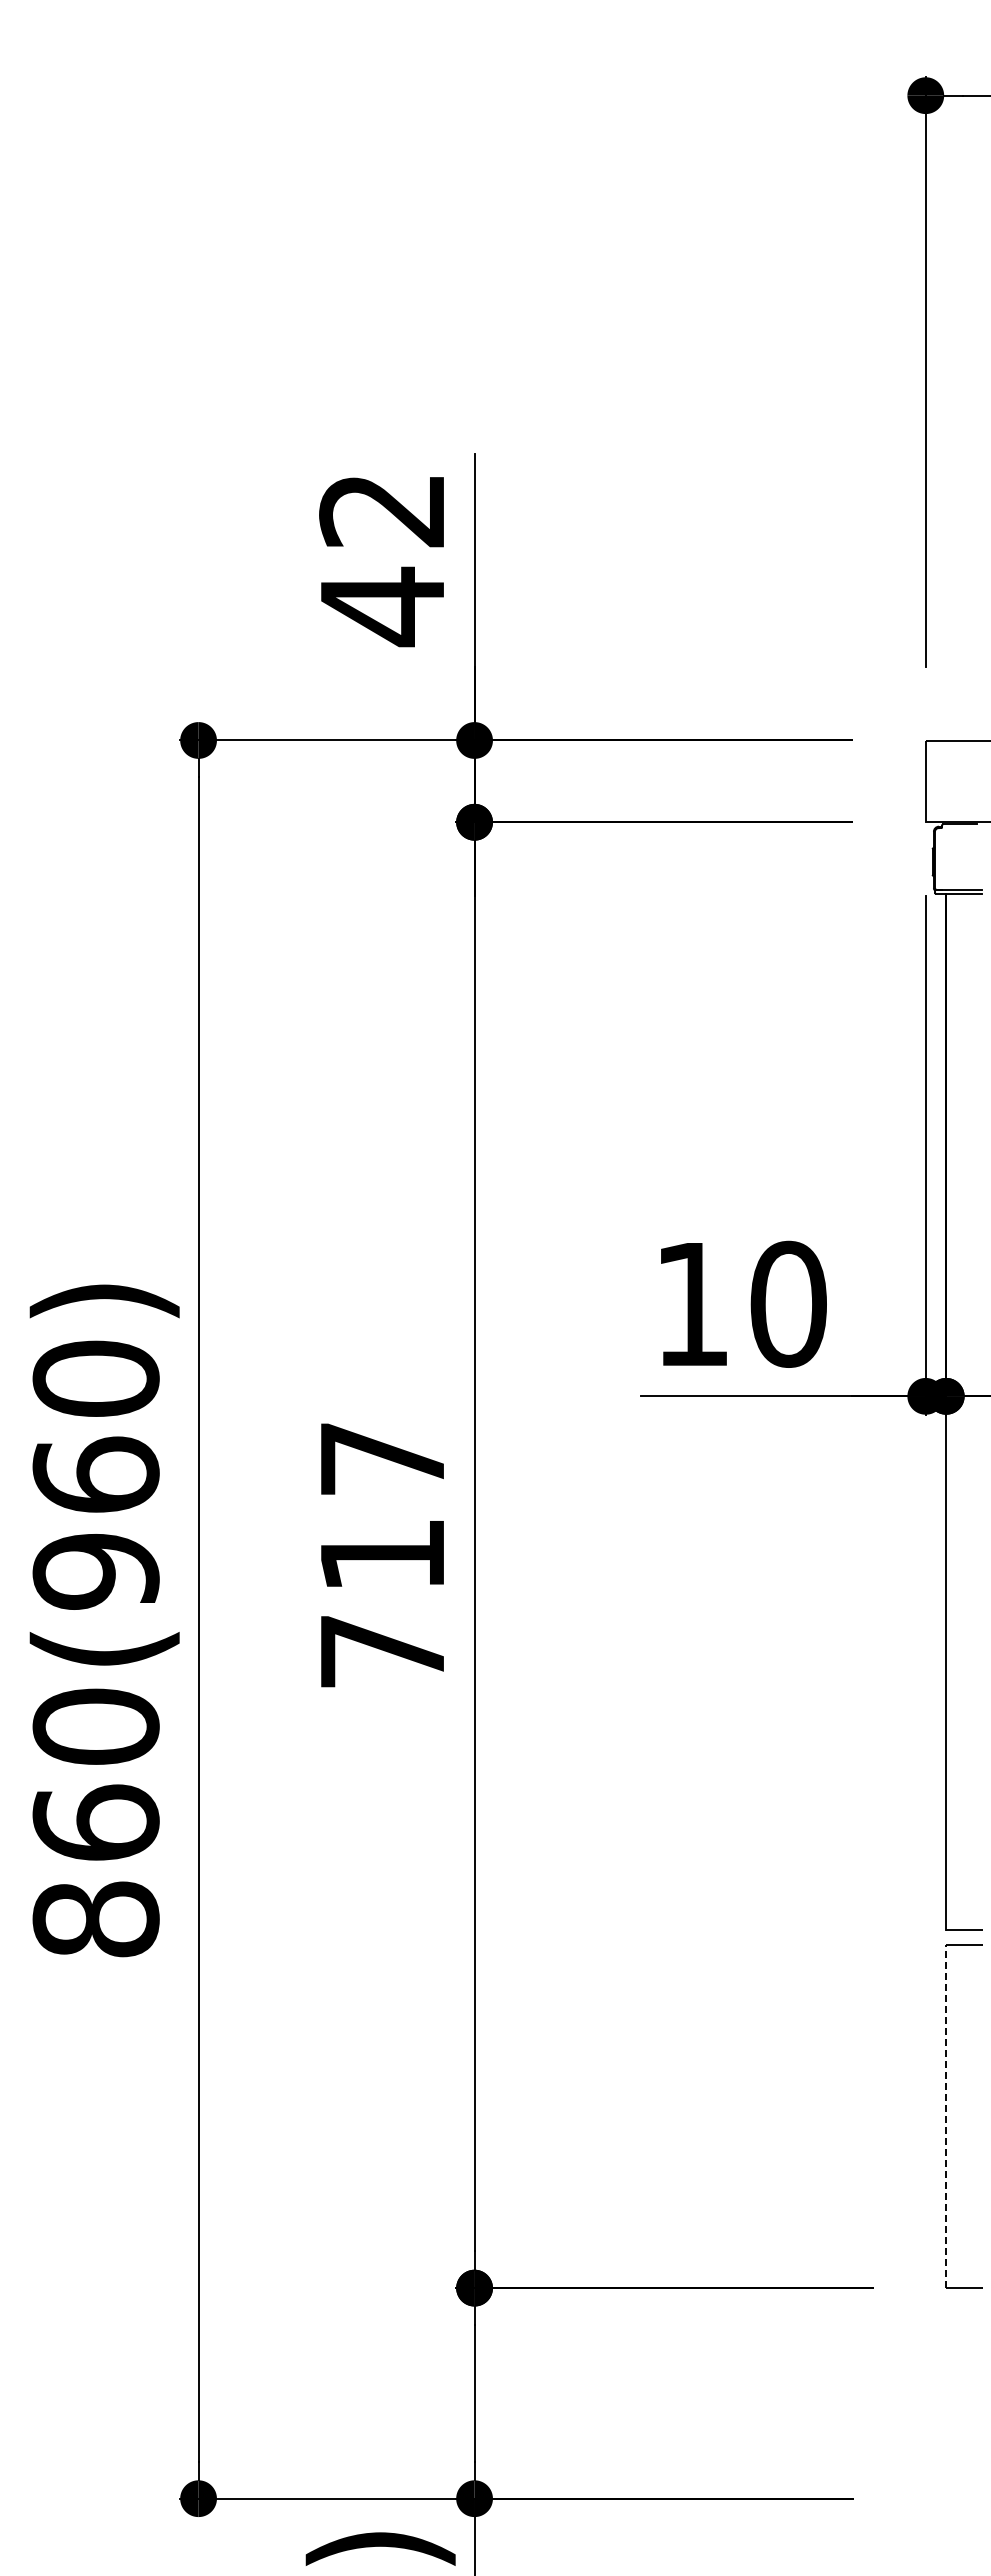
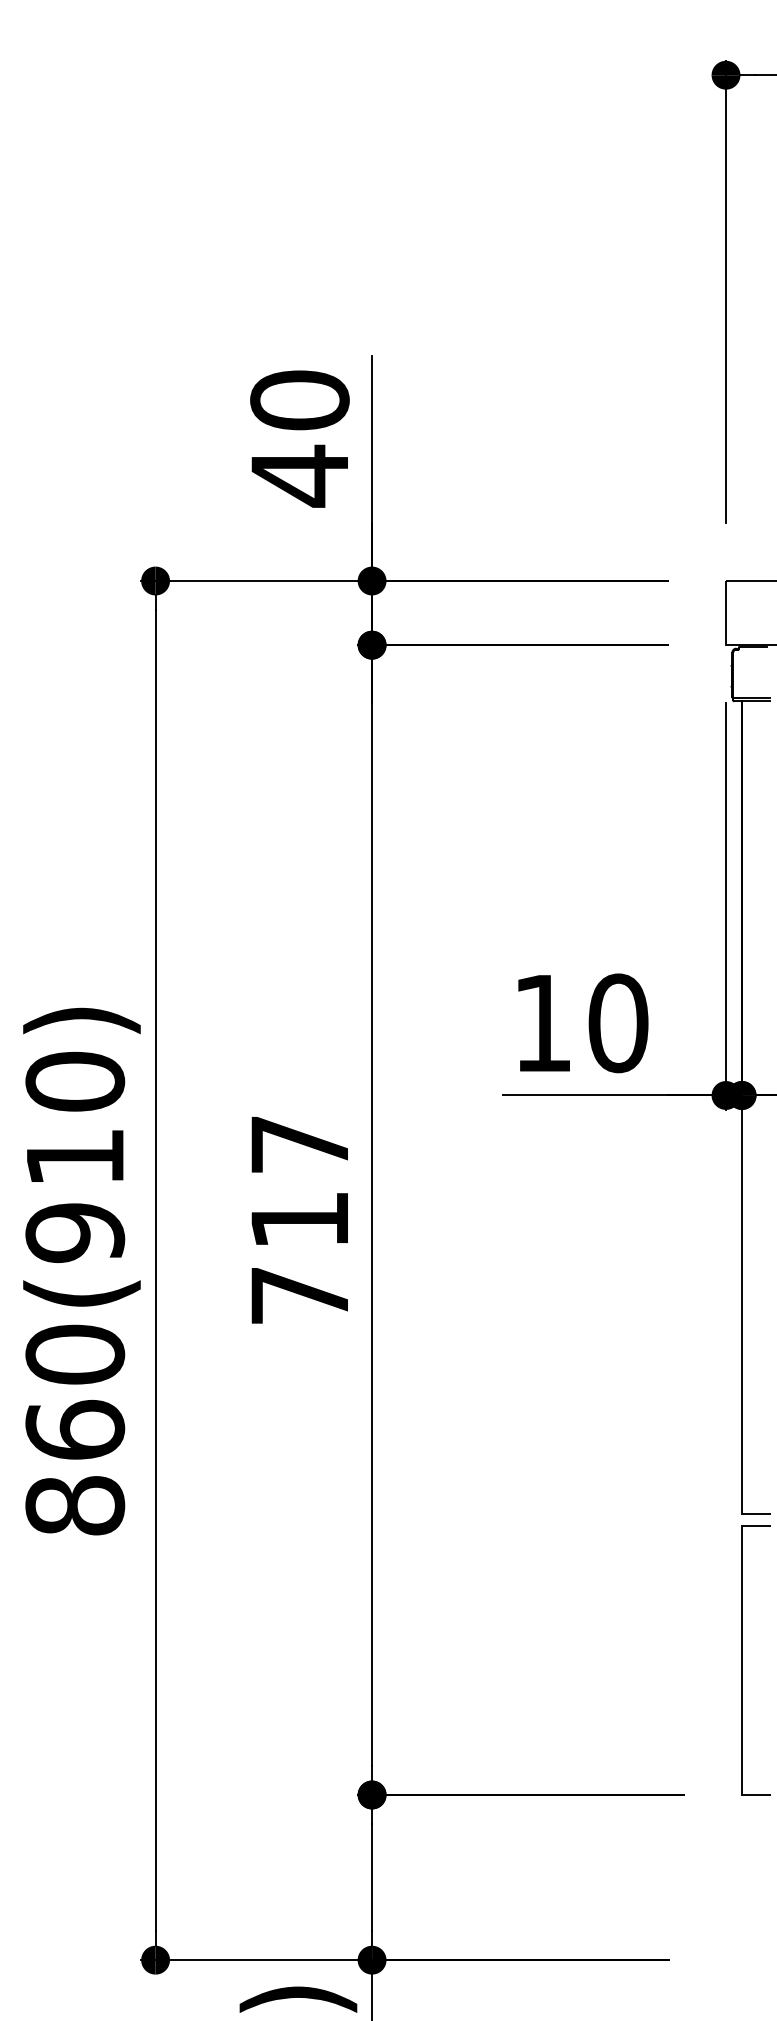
text: (382, 510) -> (299, 400), 42 -> 40
text: (95, 1474) -> (74, 1156), 860(960) -> 860(910)
line: (946, 2116) -> (742, 1660), dashed -> solid

